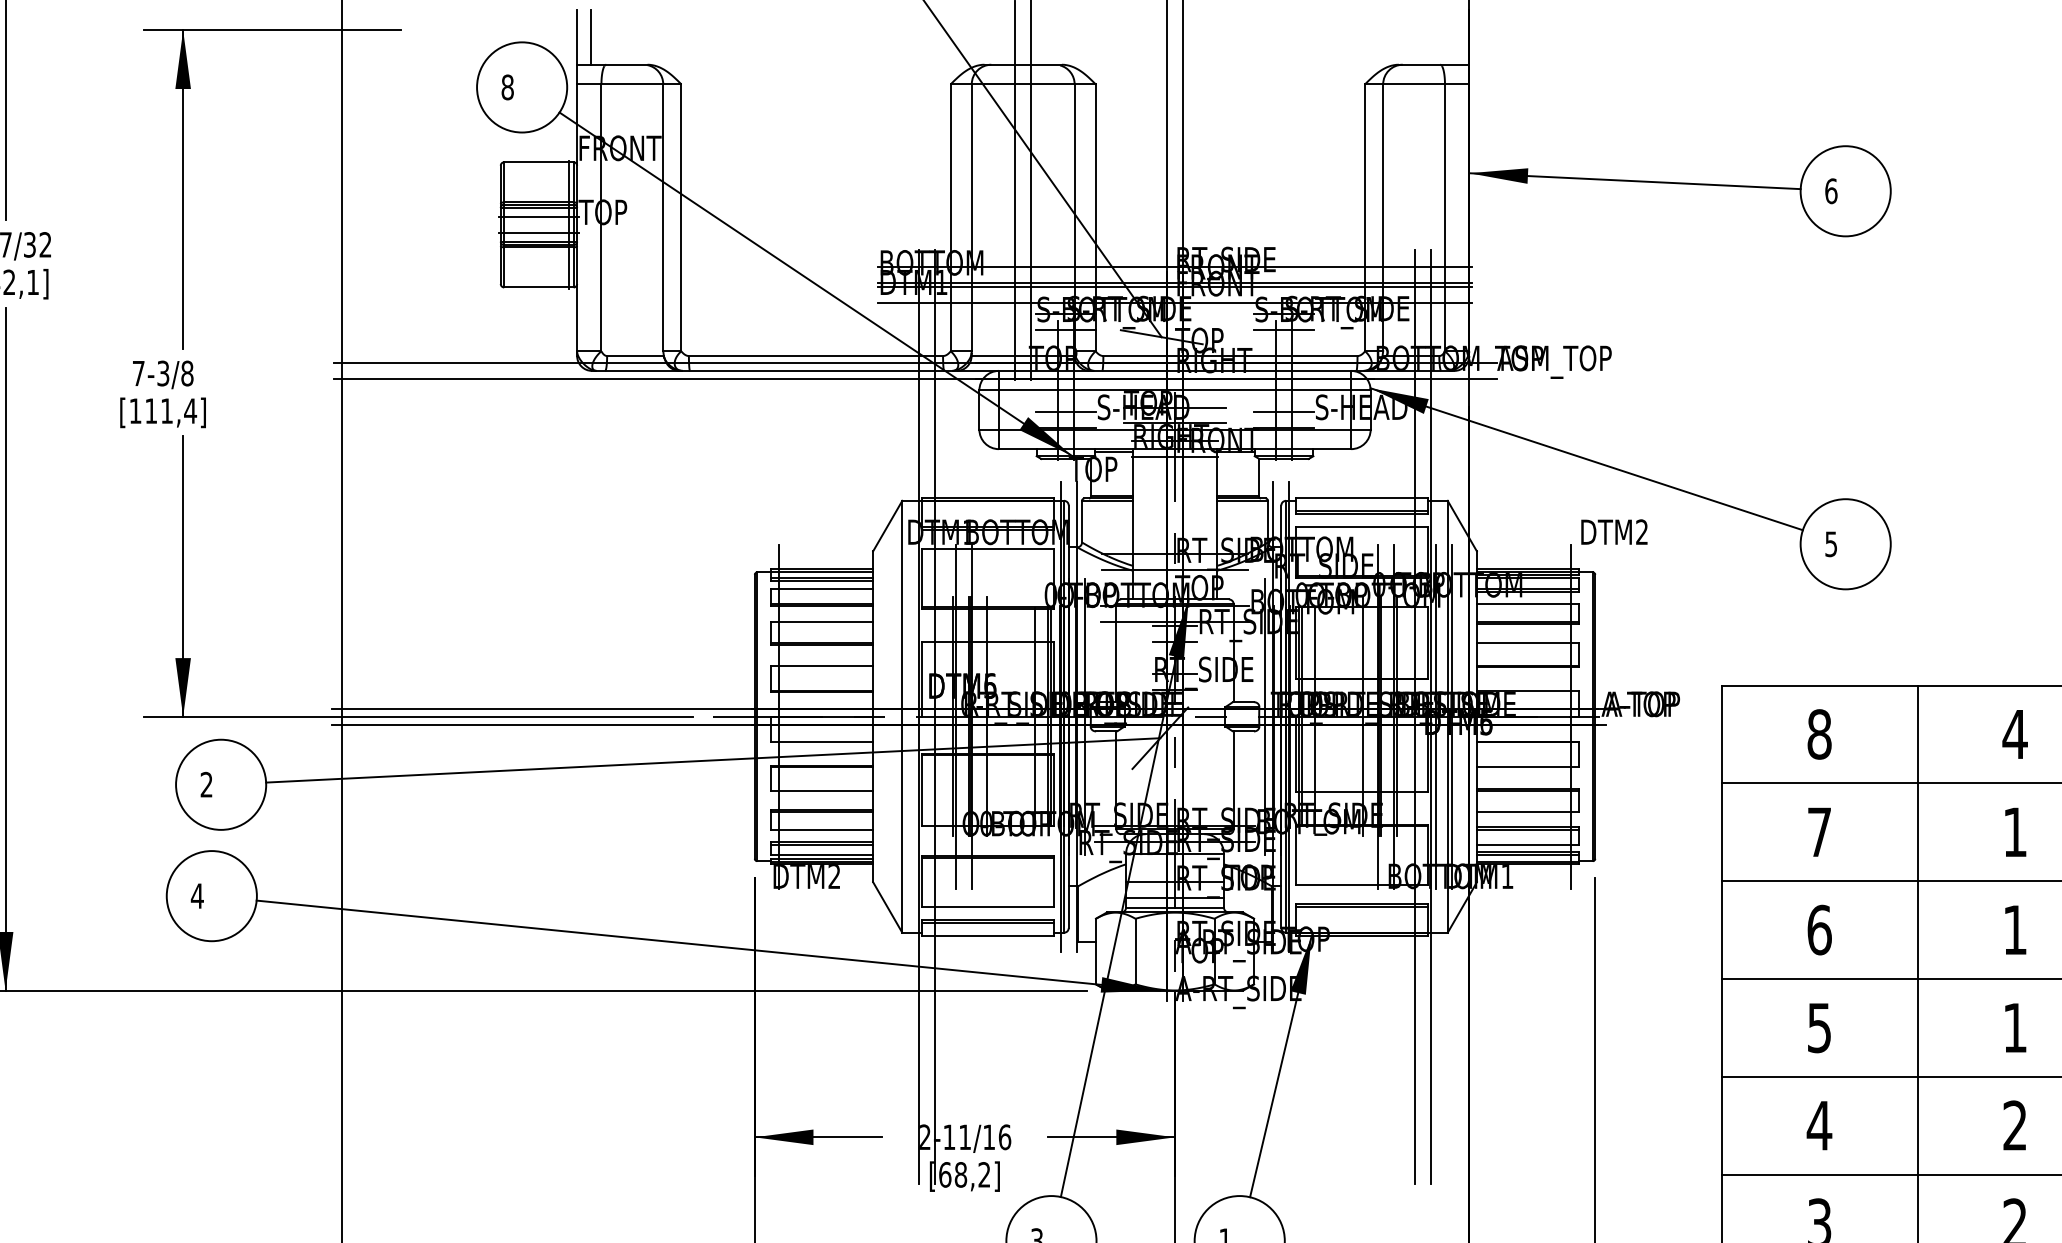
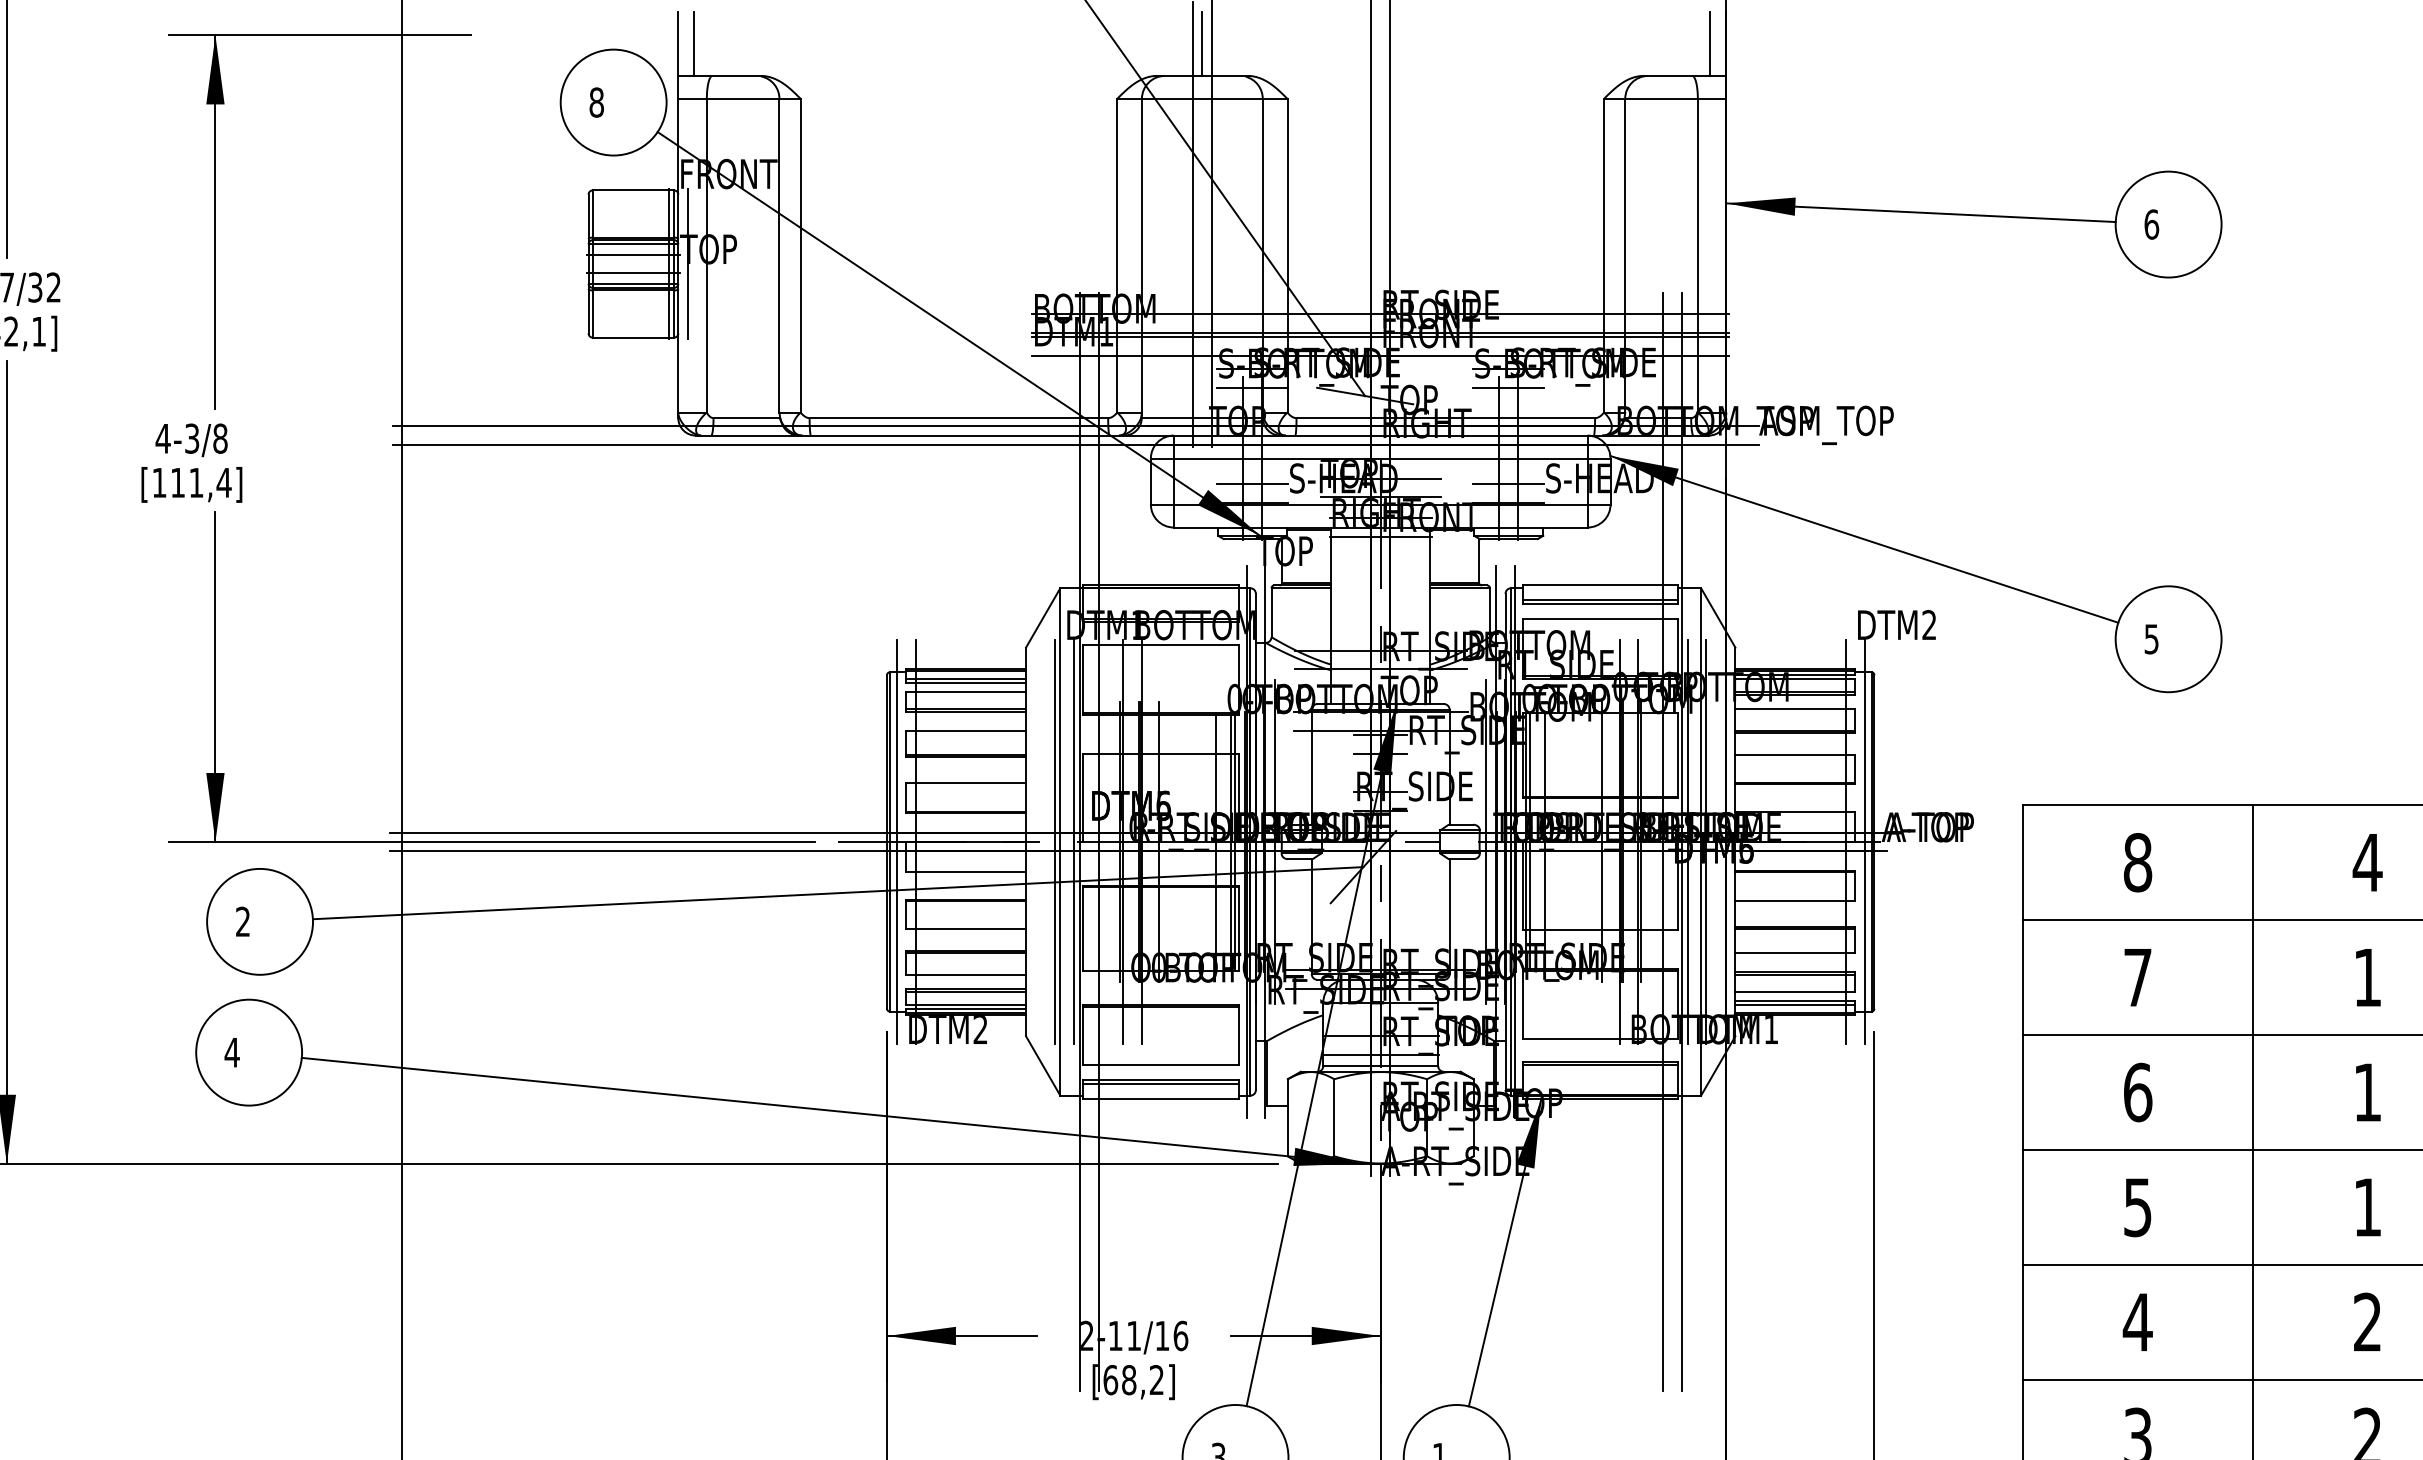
line: (1023, 37) -> (1202, 43), added
line: (1455, 37) -> (1710, 43), added
line: (584, 224) -> (687, 263), added
text: (138, 373) -> (162, 438), 7-3/8 -> 4-3/8
line: (762, 716) -> (896, 841), added
line: (898, 716) -> (1055, 841), added
line: (913, 716) -> (1073, 841), added
line: (1586, 716) -> (1864, 841), added

